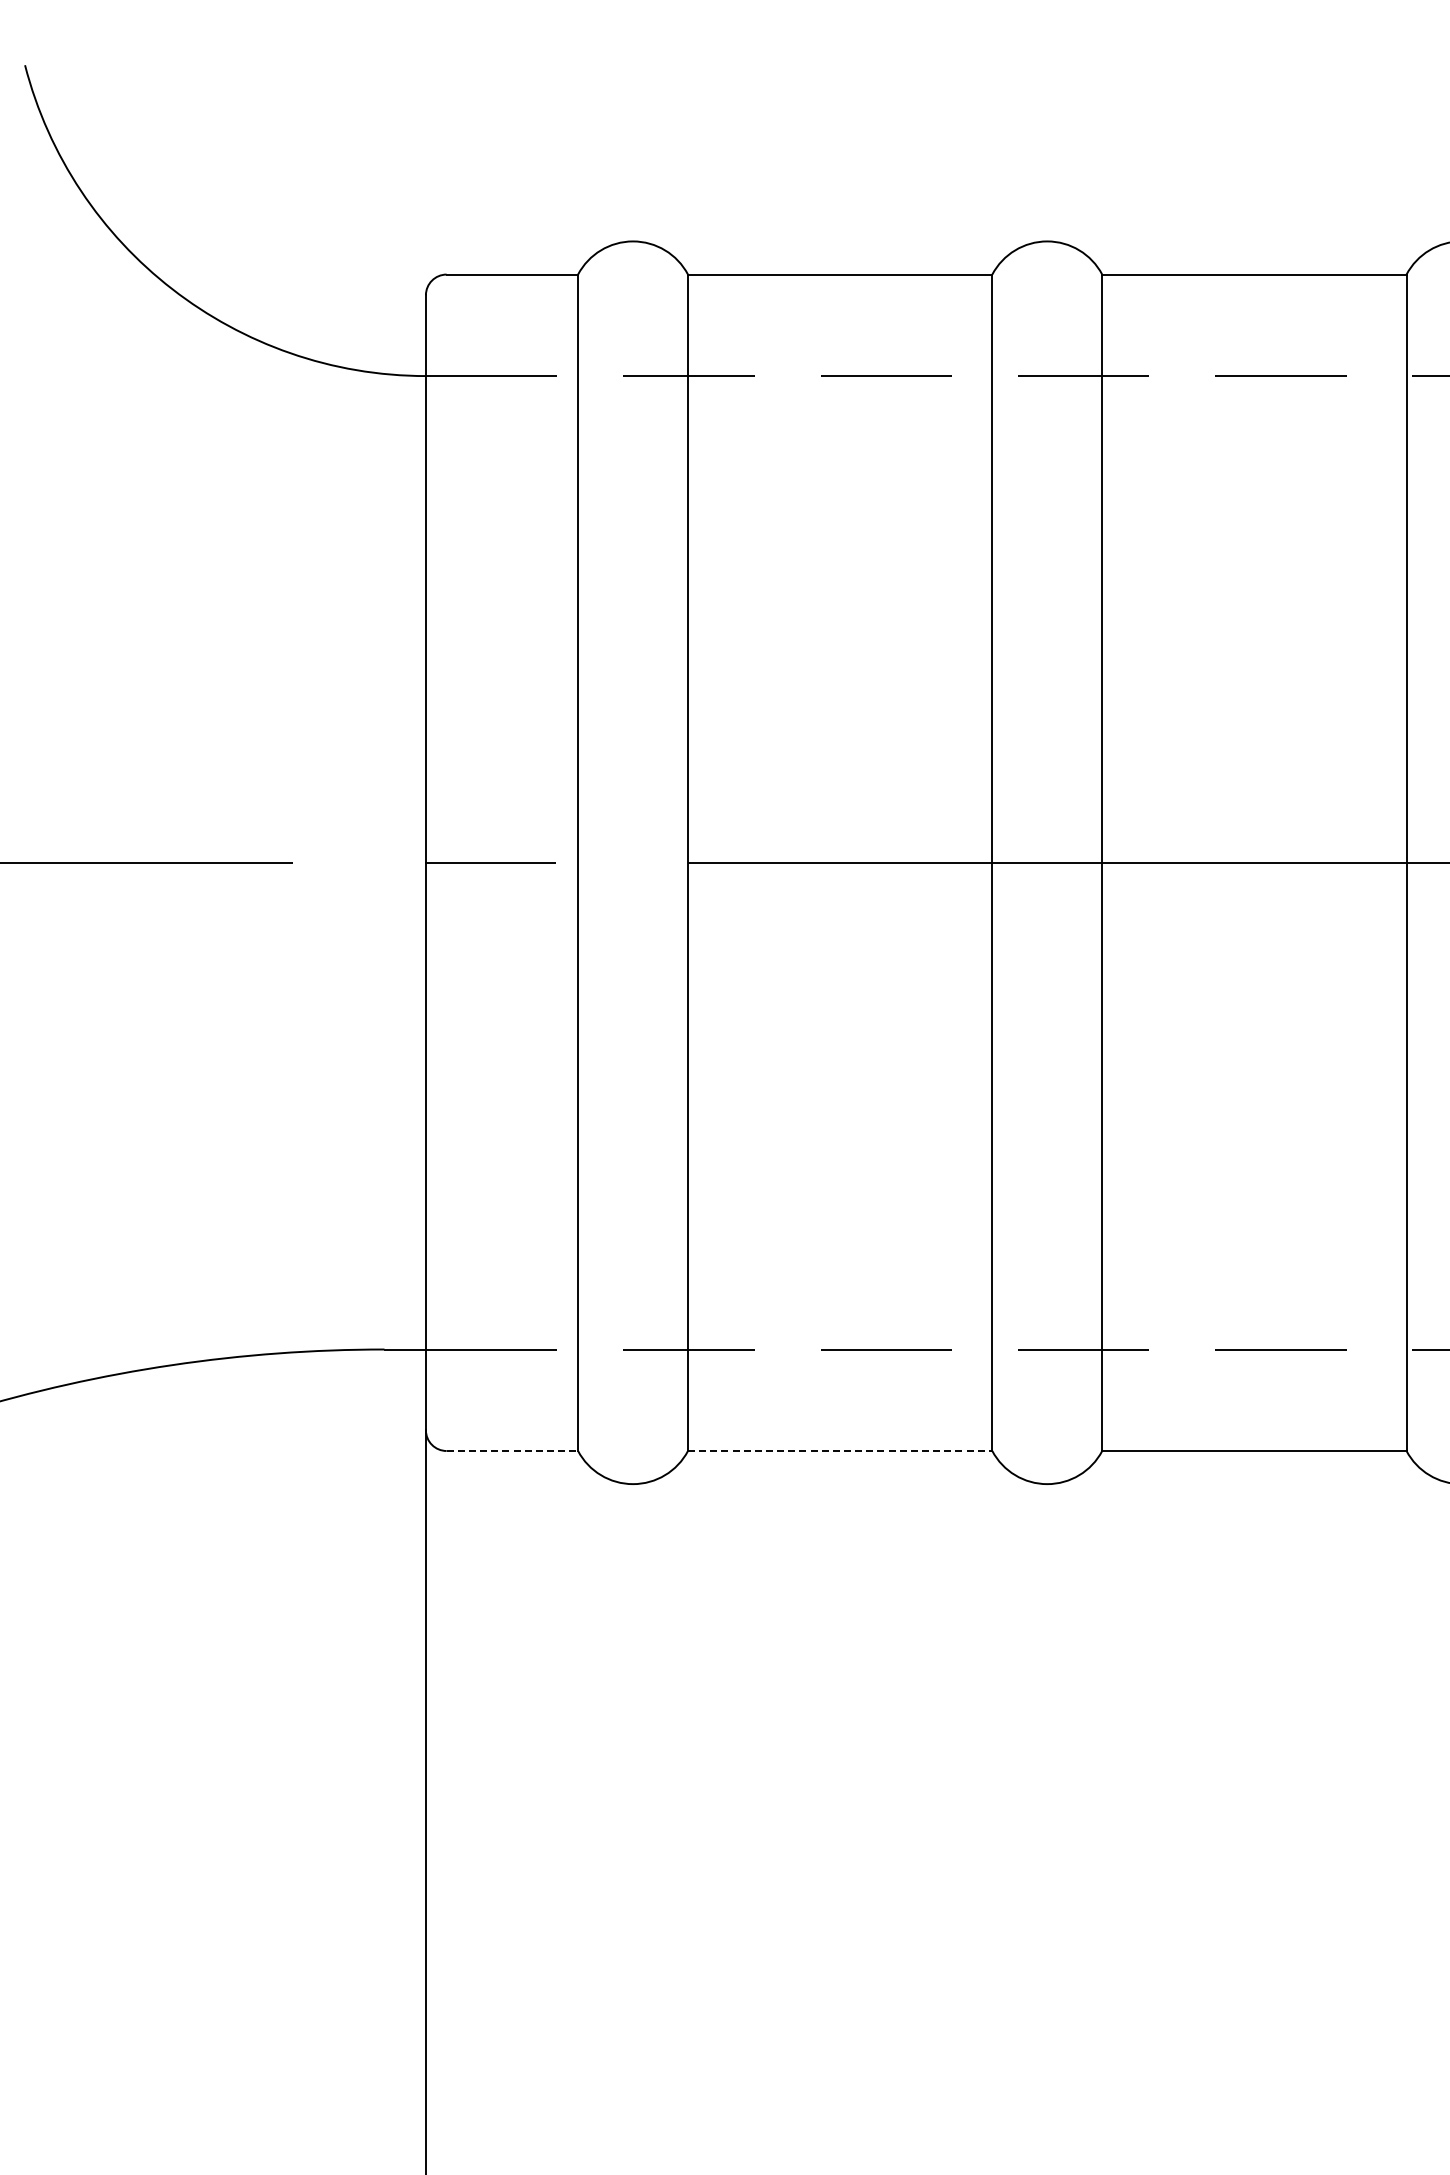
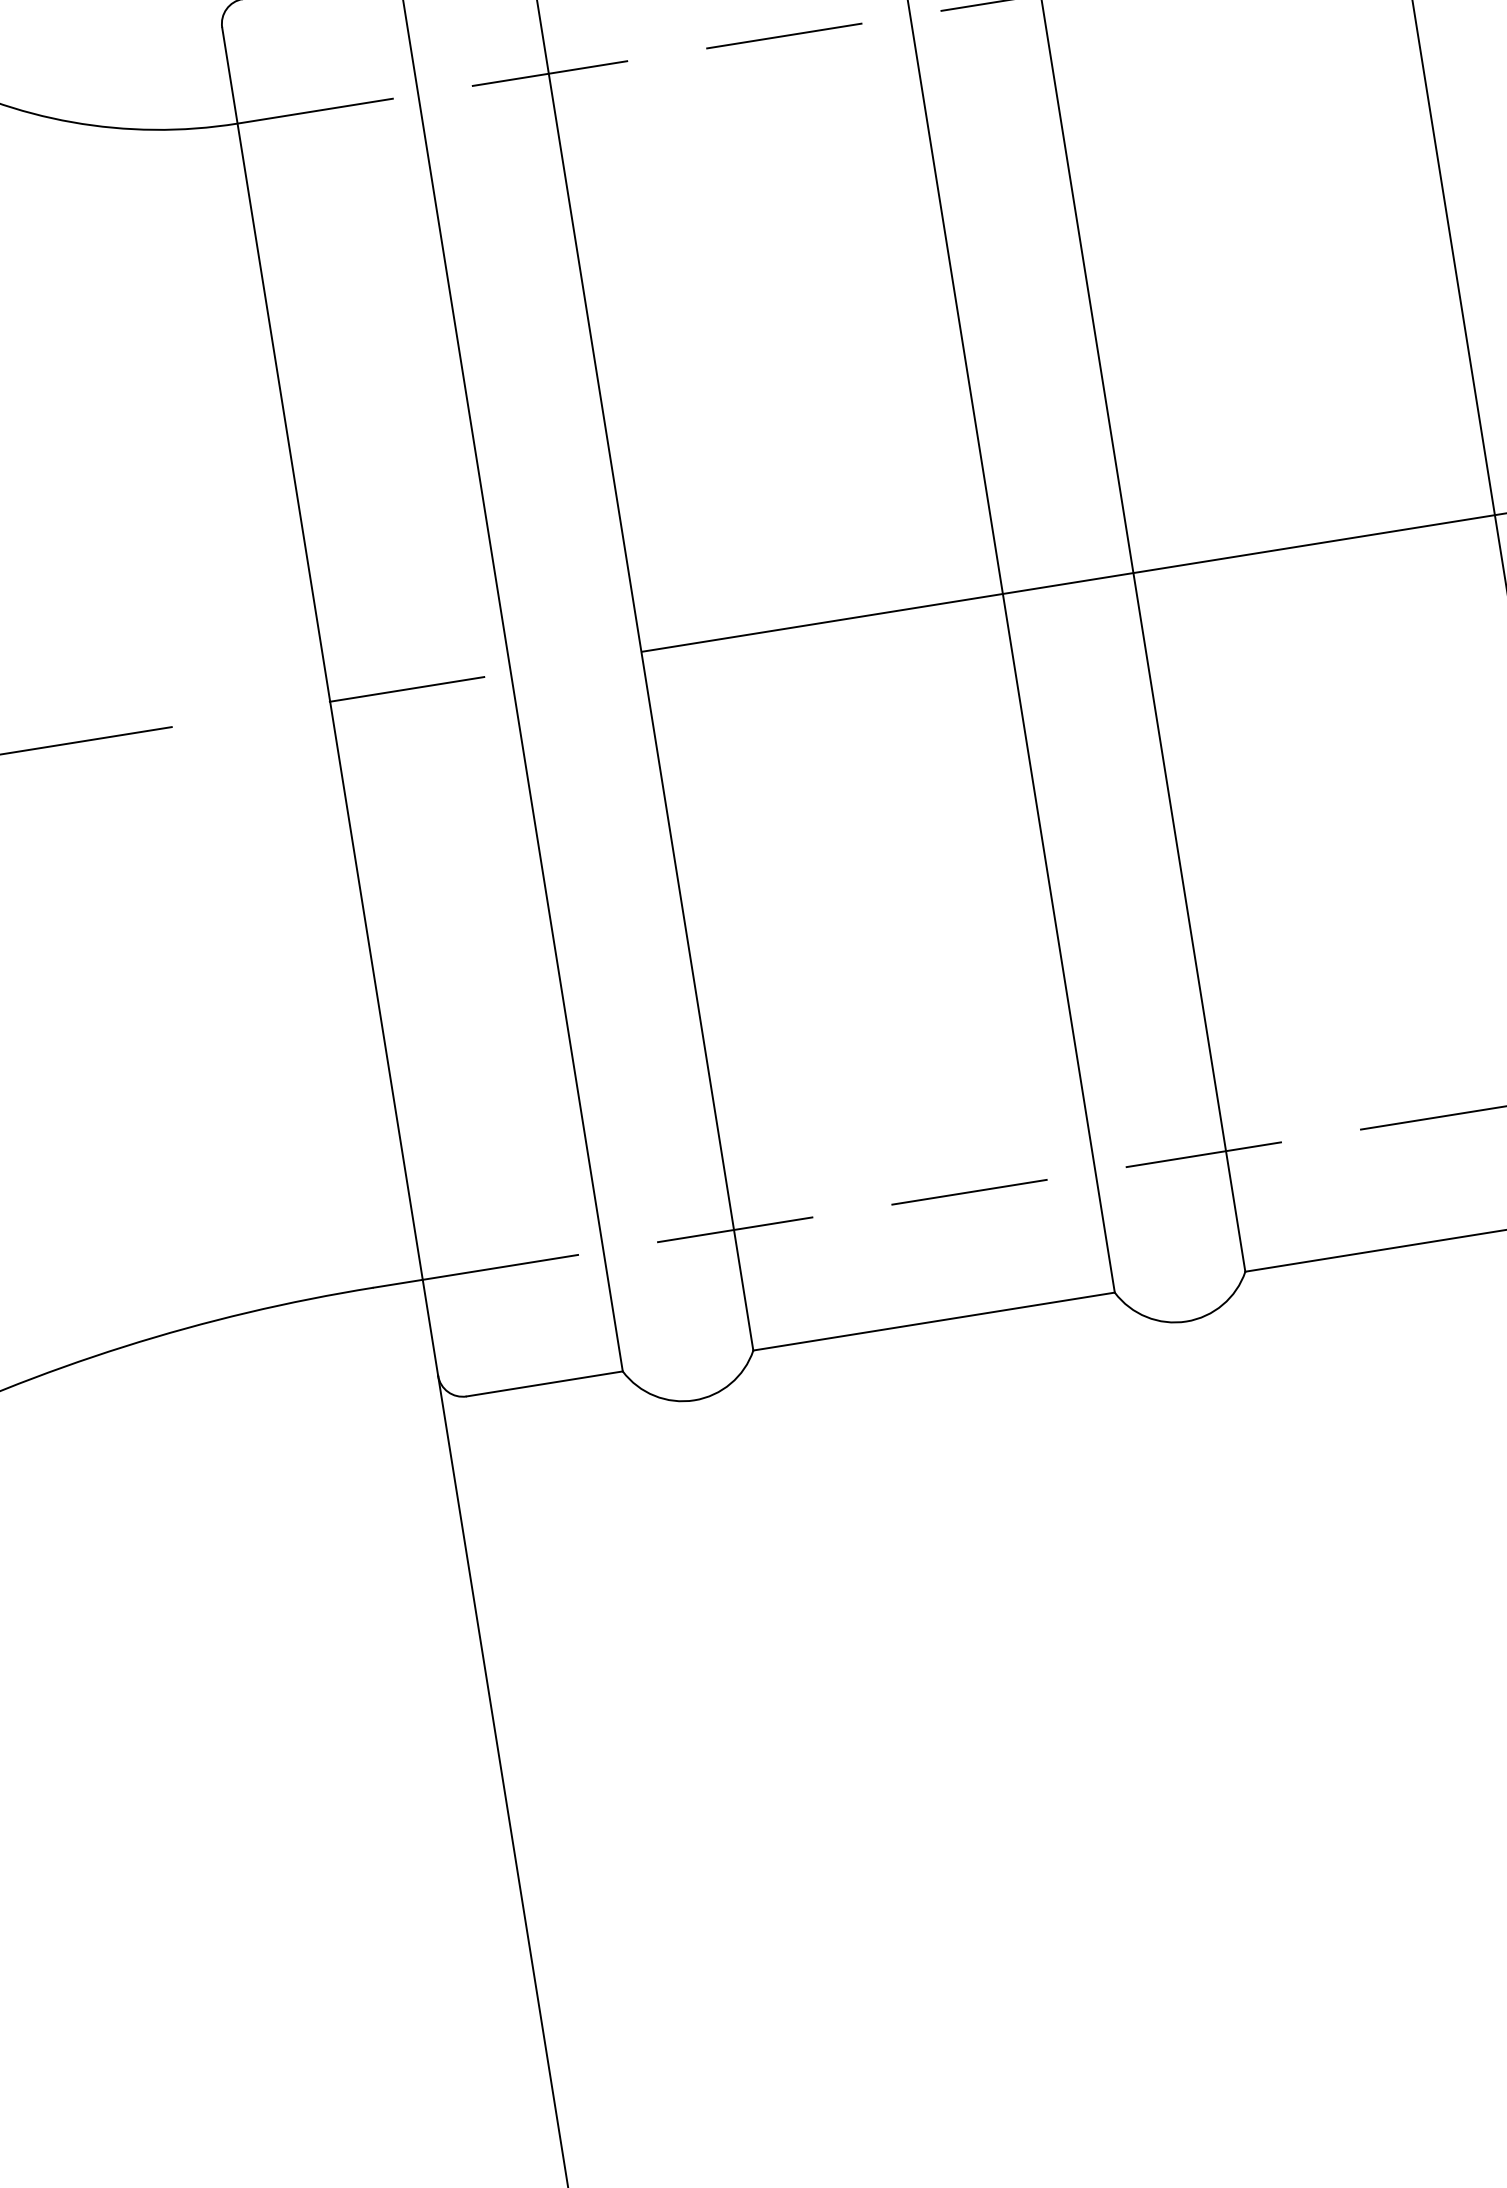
line: (512, 1451) -> (544, 1384), dashed -> solid
line: (840, 1451) -> (934, 1322), dashed -> solid

